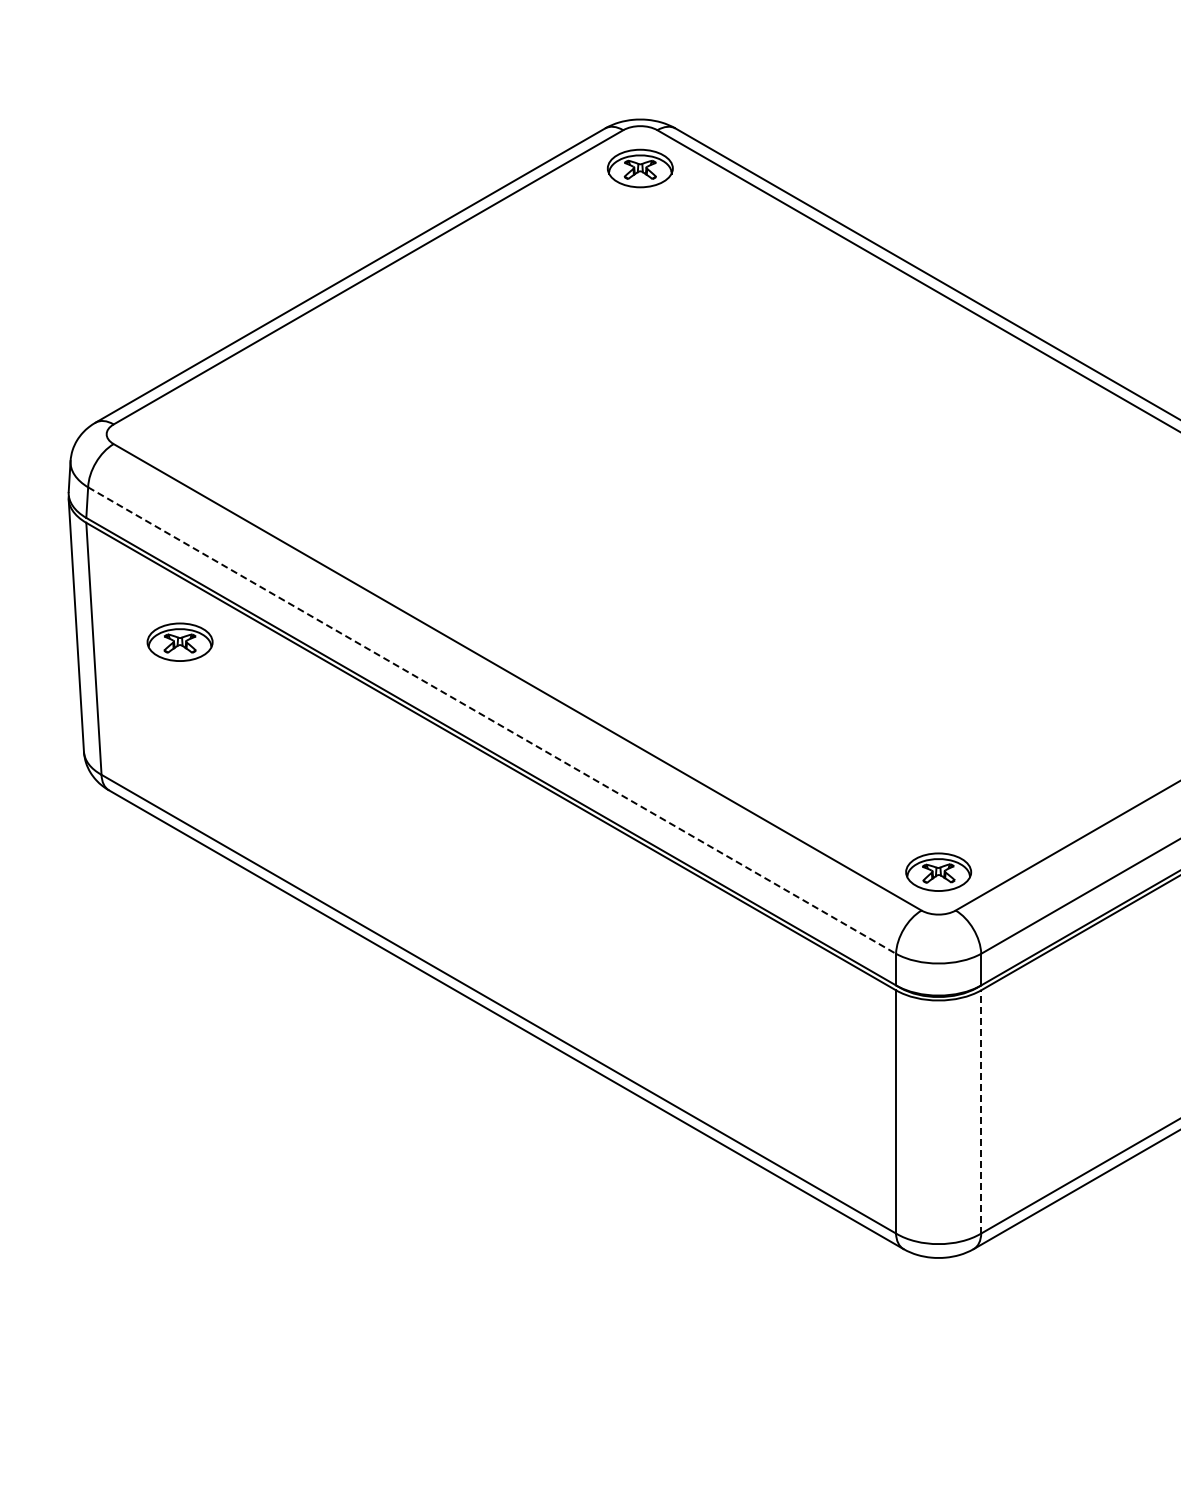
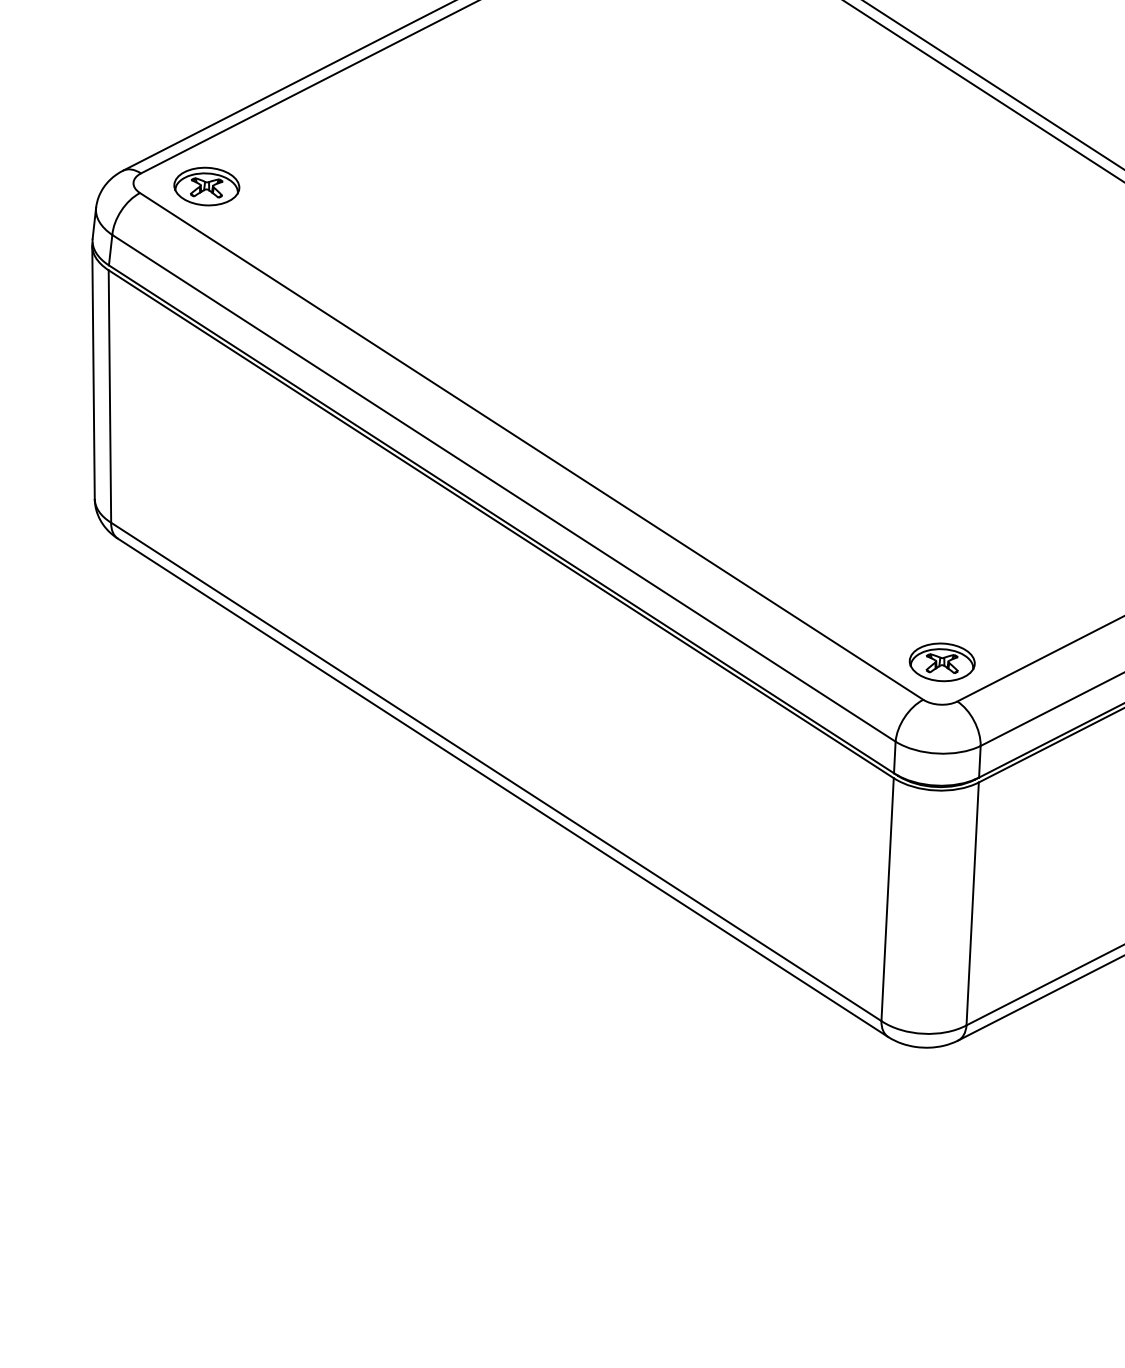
part: (179, 641) -> (206, 185), moved
line: (492, 720) -> (504, 488), dashed -> solid
line: (981, 1111) -> (972, 903), dashed -> solid

